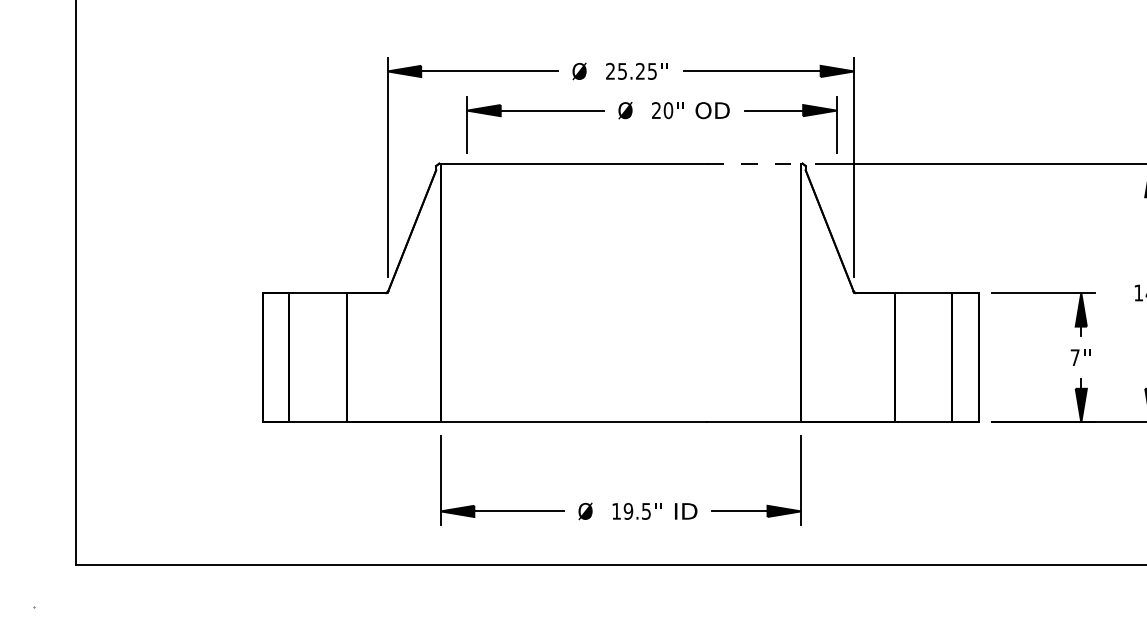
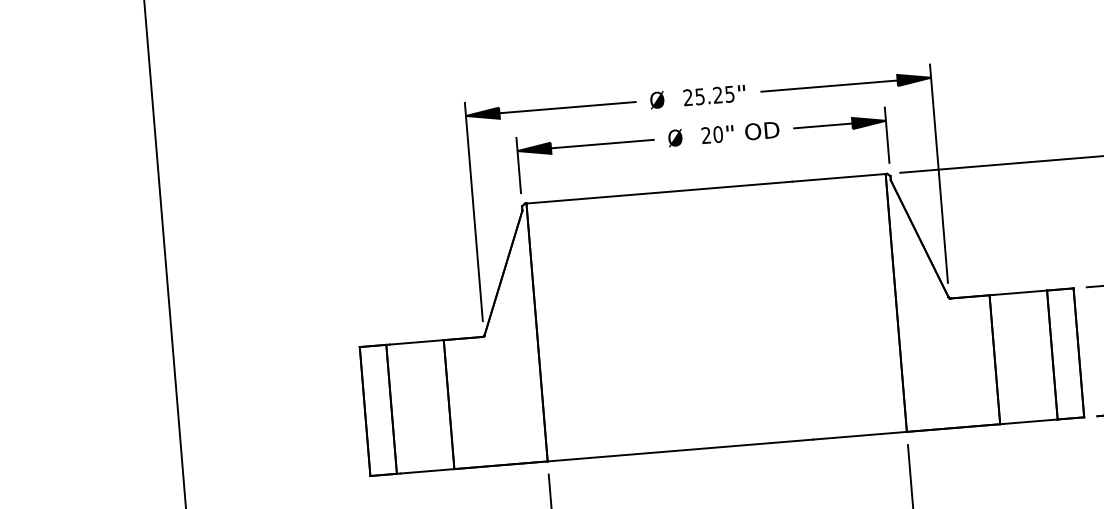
part: (652, 118) -> (702, 143), moved
line: (754, 163) -> (839, 177), dashed -> solid

